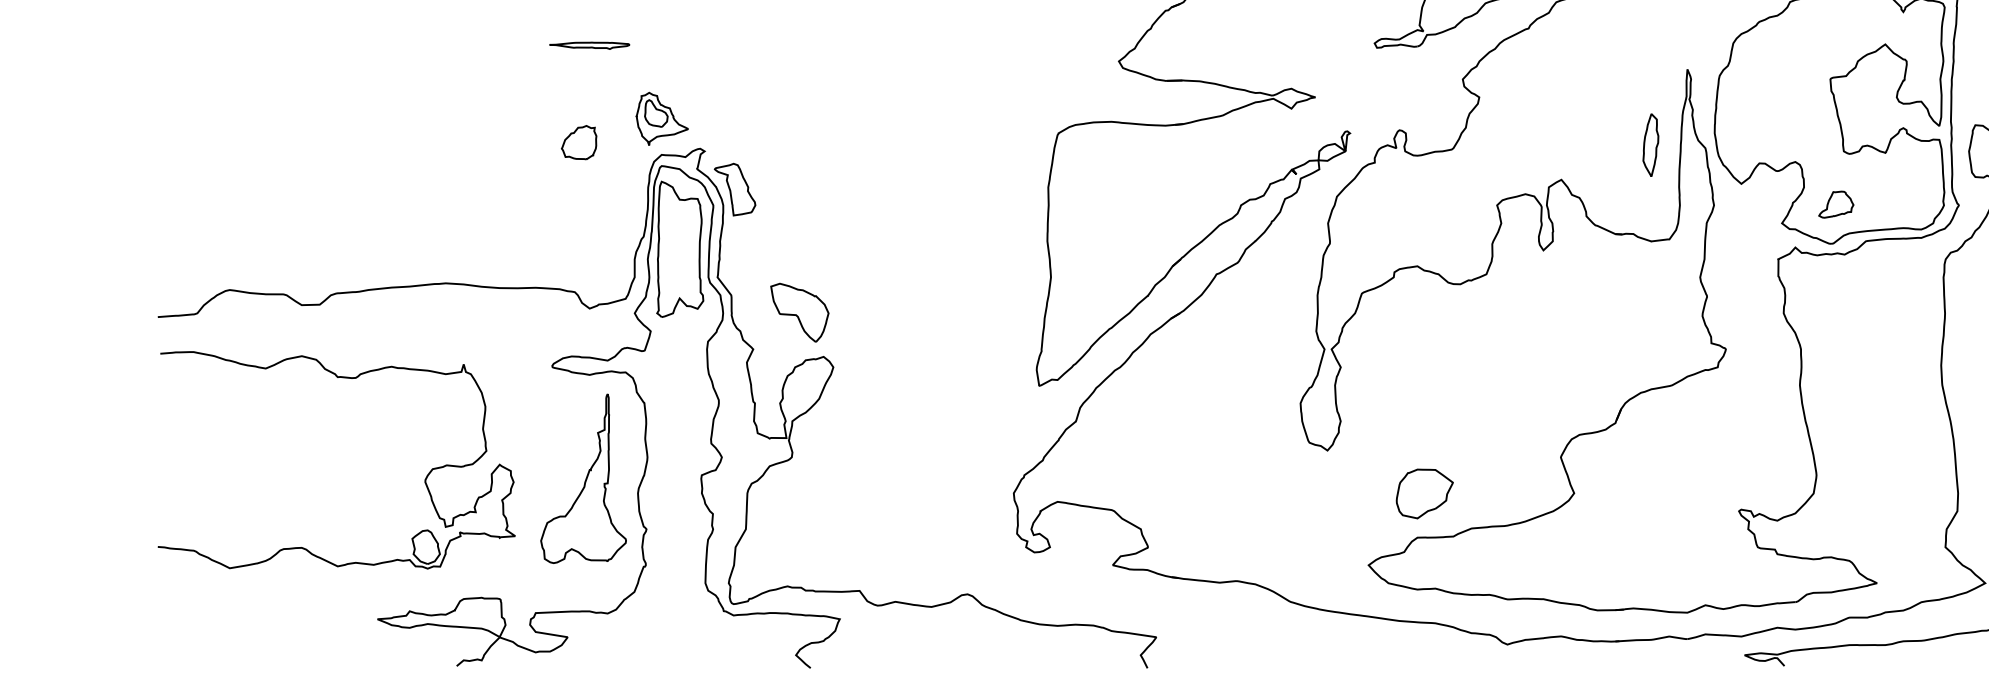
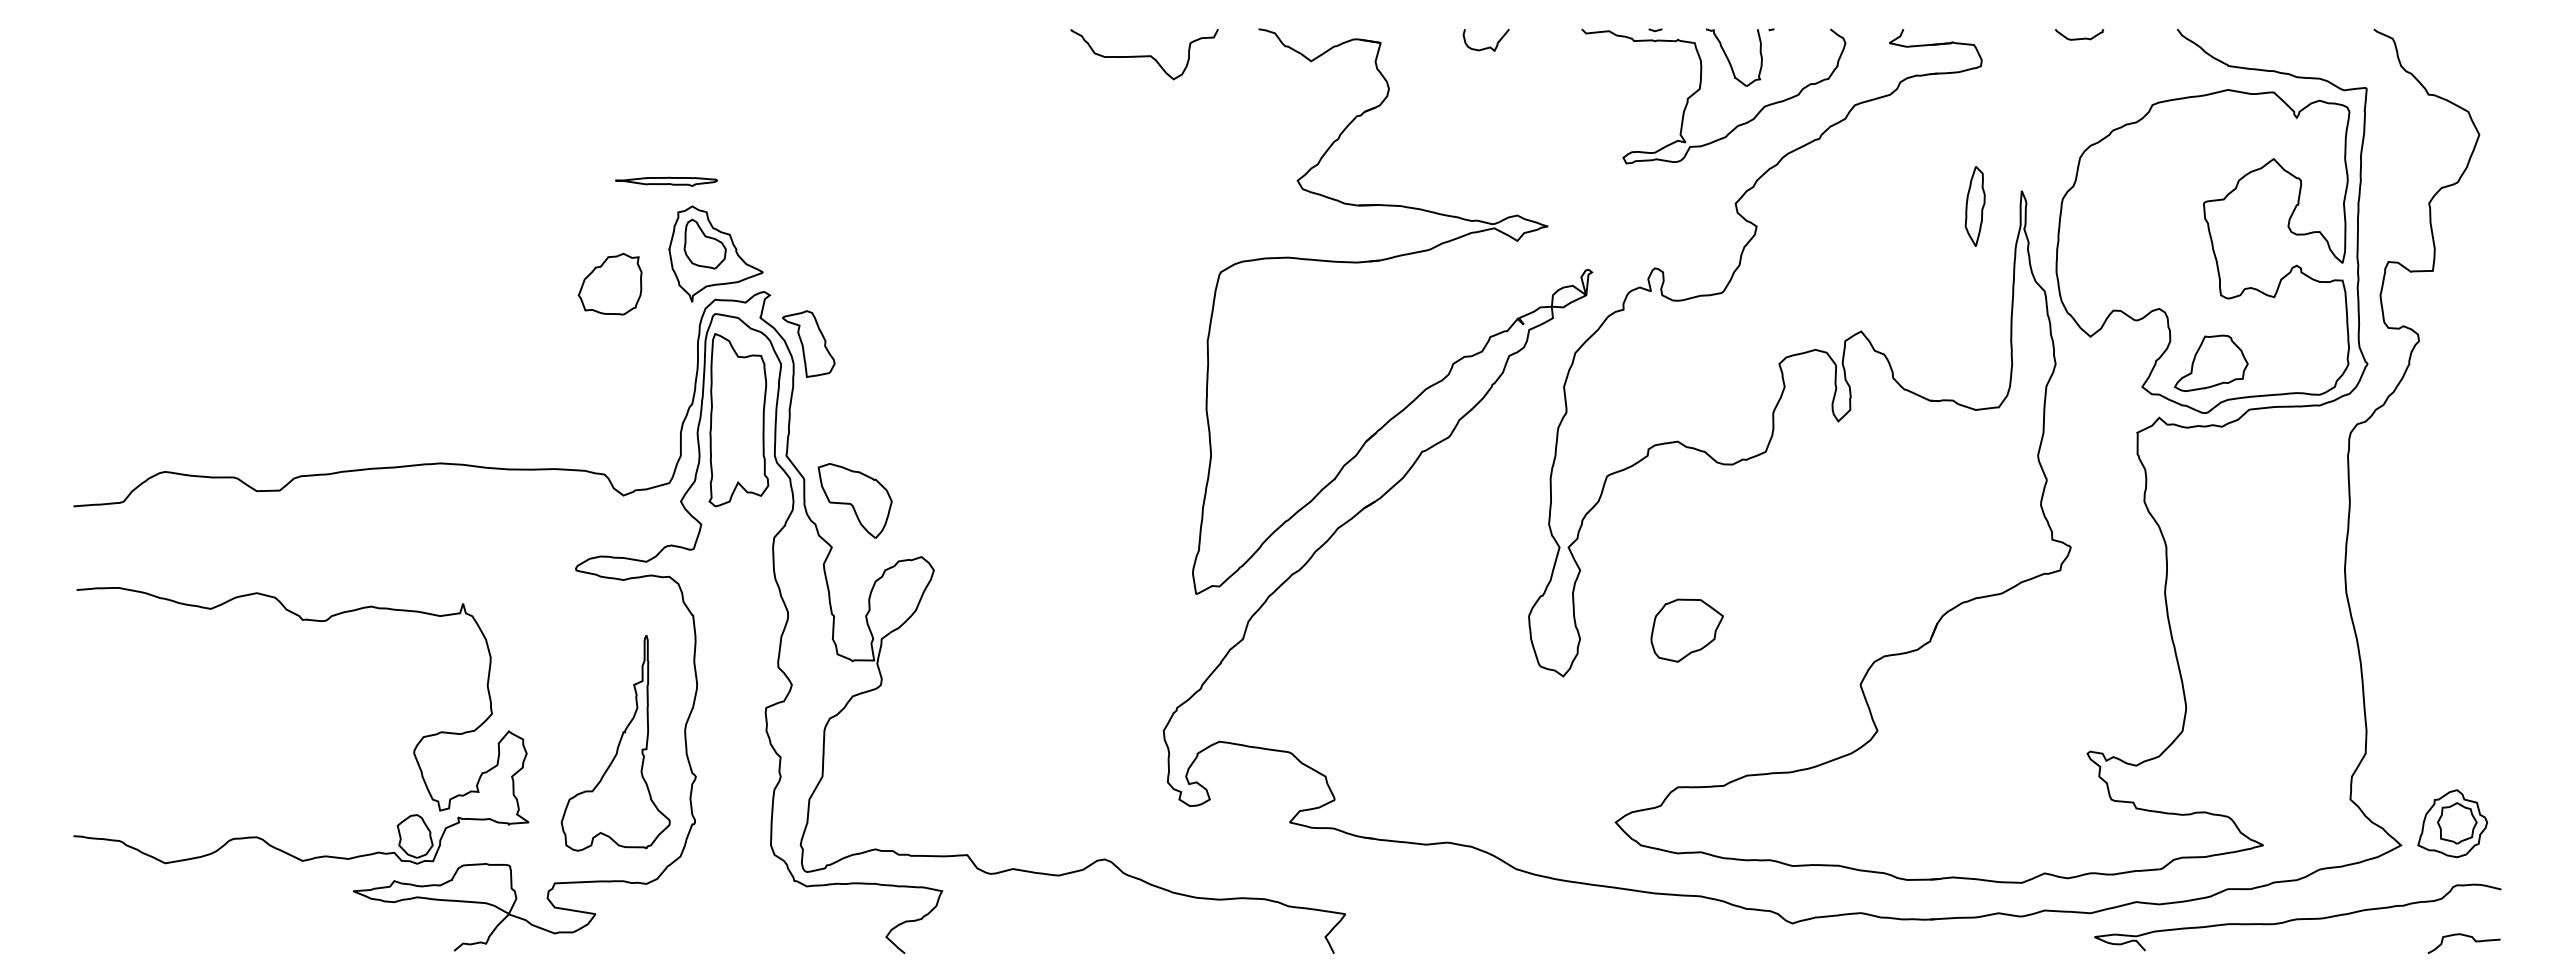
part: (589, 45) -> (666, 181), moved
part: (661, 118) -> (715, 253), size x1.43
part: (578, 142) -> (609, 283), size x1.43
part: (1650, 145) -> (1974, 206), moved
part: (1836, 204) -> (2211, 362), size x1.67
part: (799, 312) -> (854, 500), moved
part: (344, 378) -> (311, 621), moved
part: (583, 478) -> (615, 743), moved
part: (1424, 493) -> (1686, 630), moved

